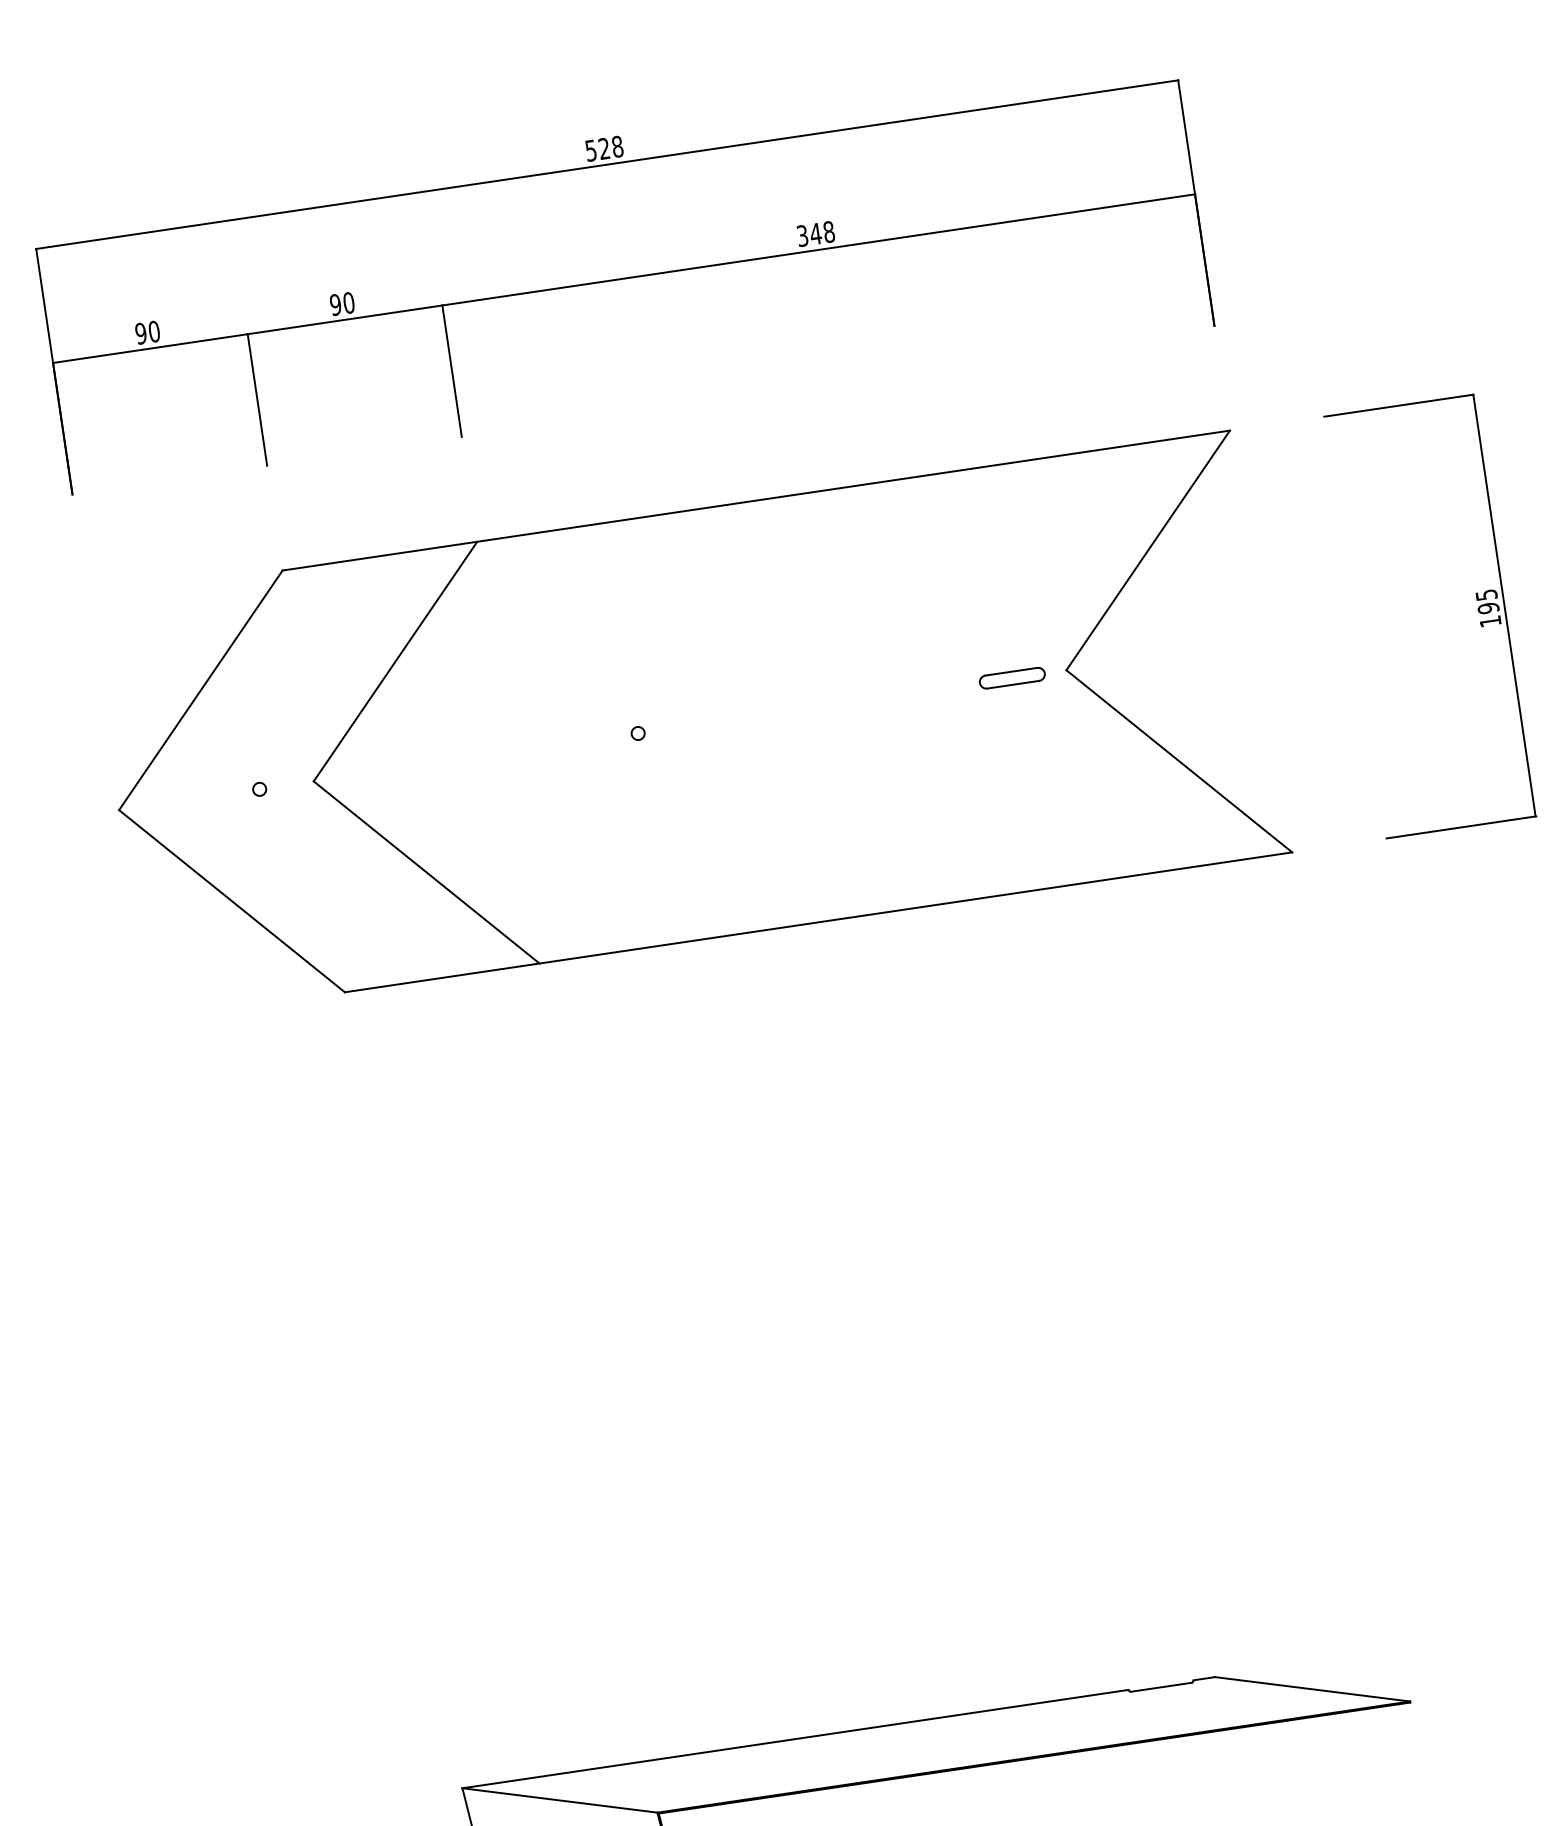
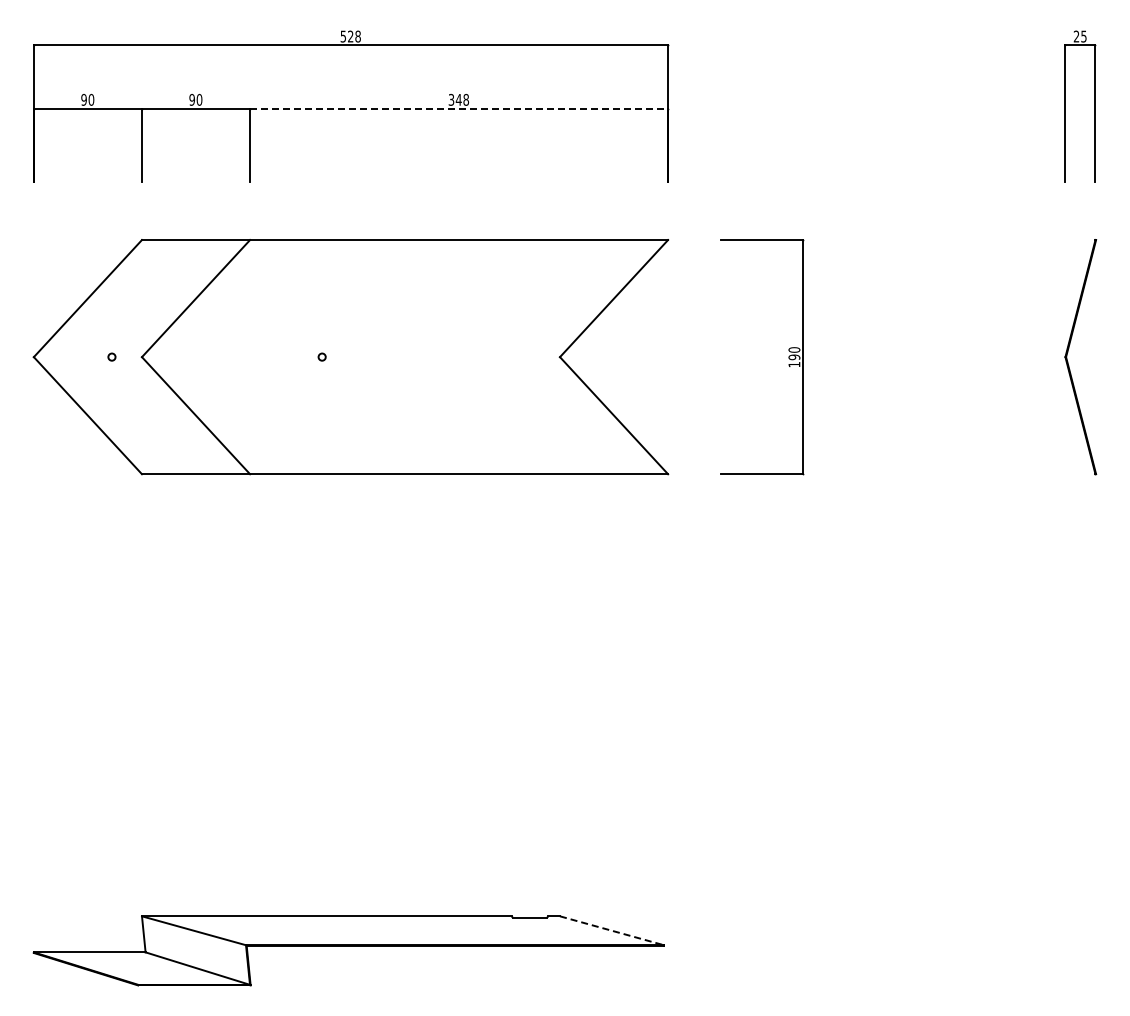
line: (819, 249) -> (459, 108), solid -> dashed
text: (1486, 594) -> (794, 349), 195 -> 190
part: (1011, 677) -> (529, 356), removed
line: (1313, 1688) -> (612, 930), solid -> dashed

